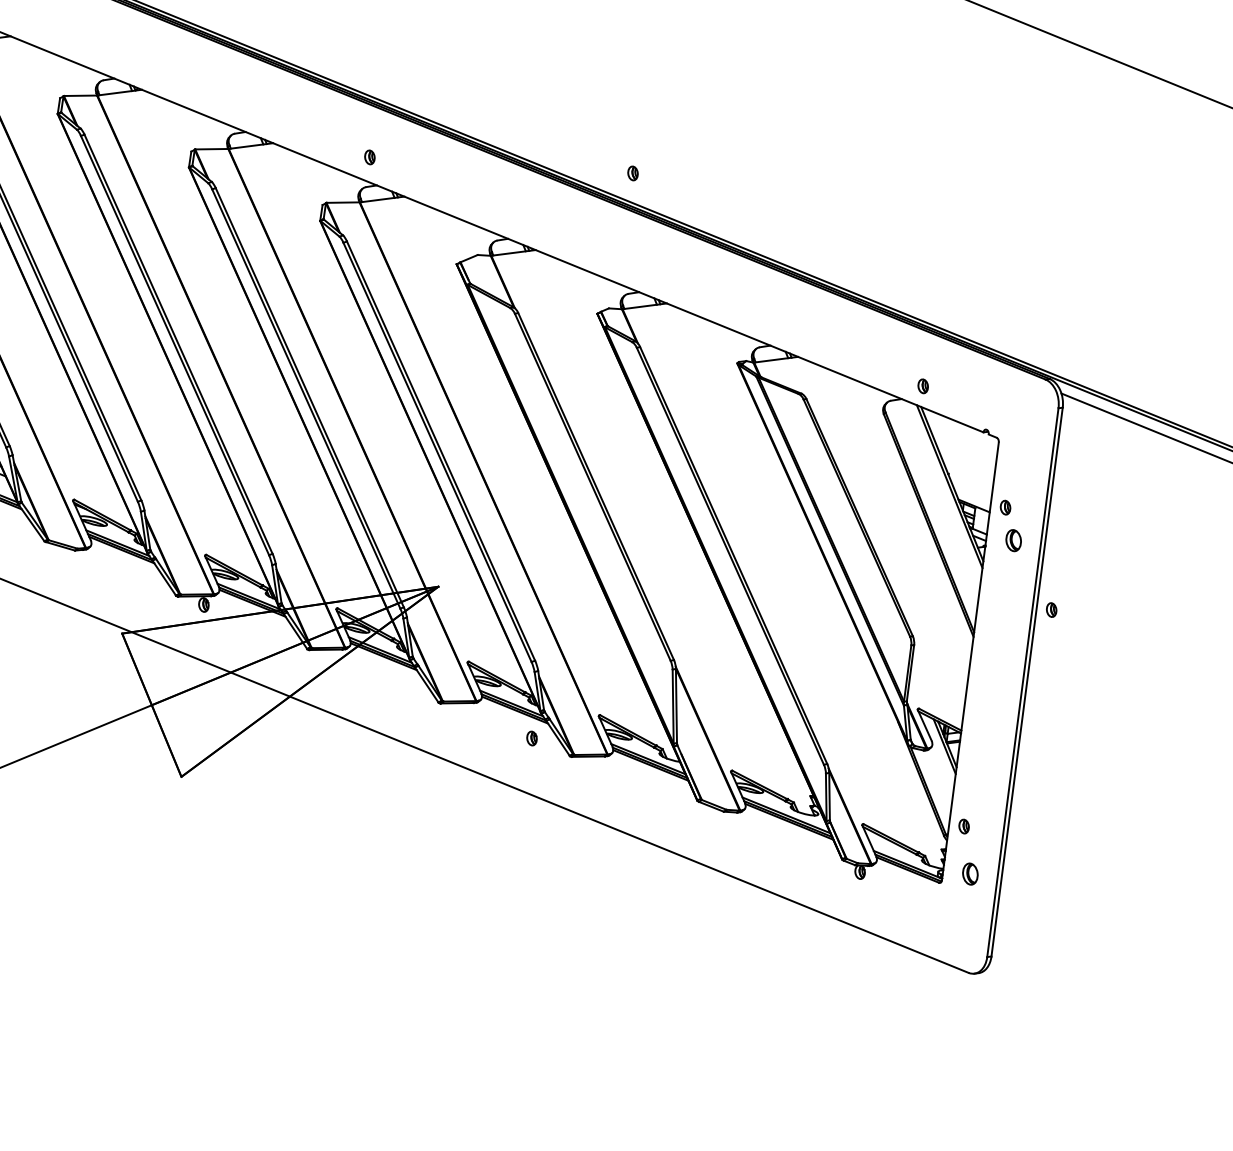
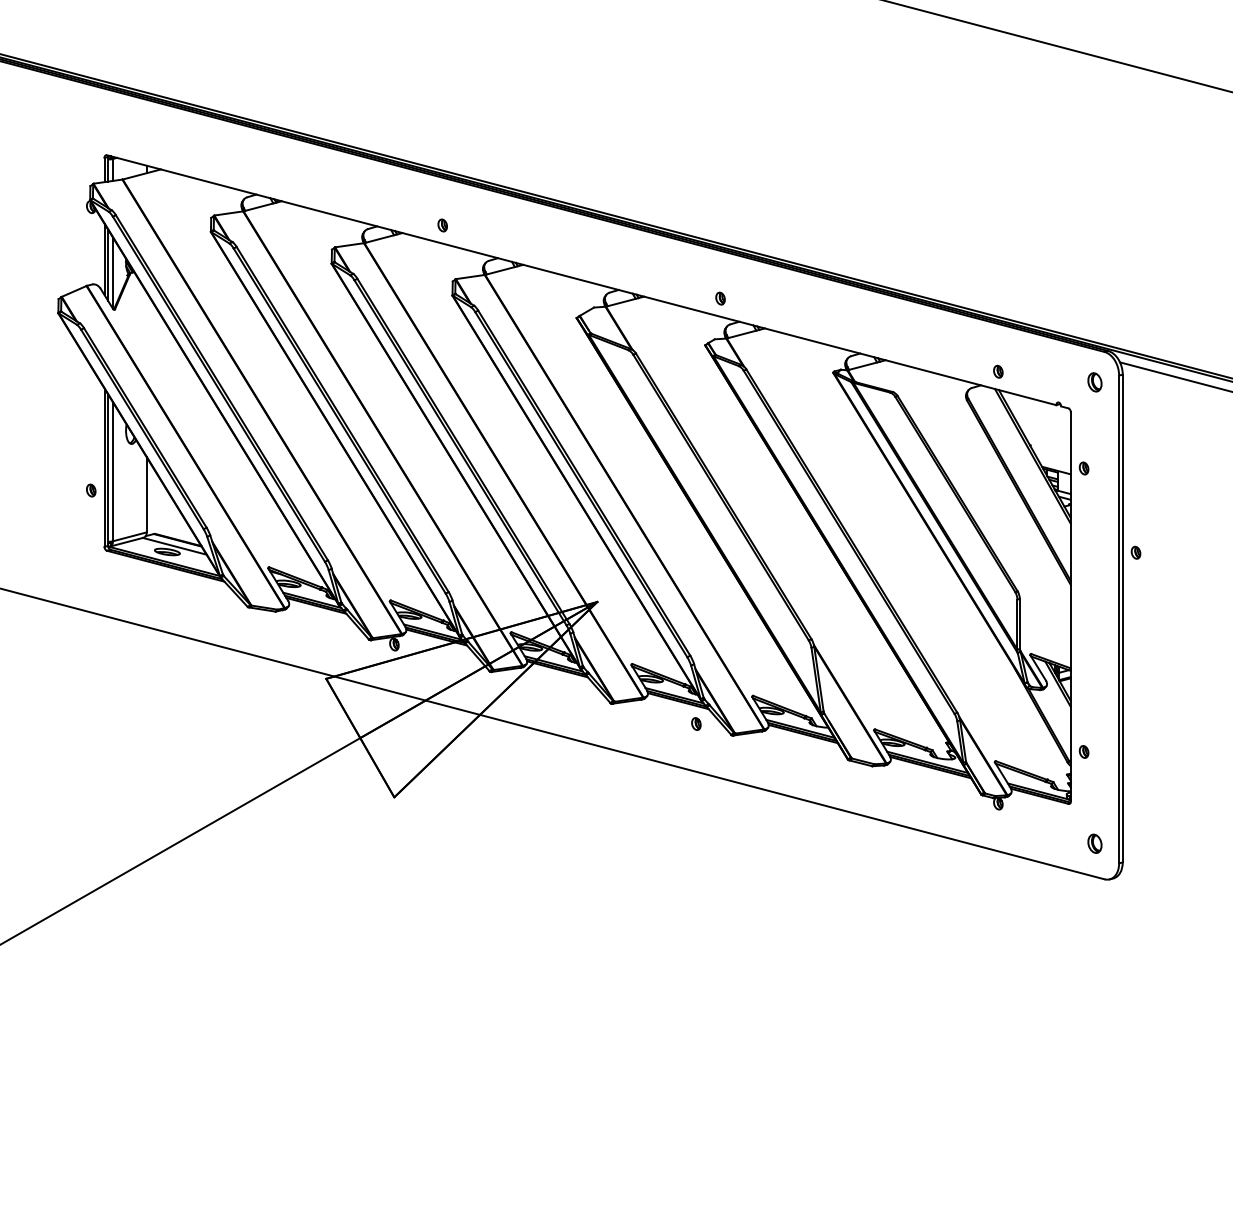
part: (369, 157) -> (442, 225), moved
part: (633, 173) -> (720, 298), moved
part: (1013, 540) -> (1094, 382), moved
part: (969, 873) -> (1094, 843), moved

